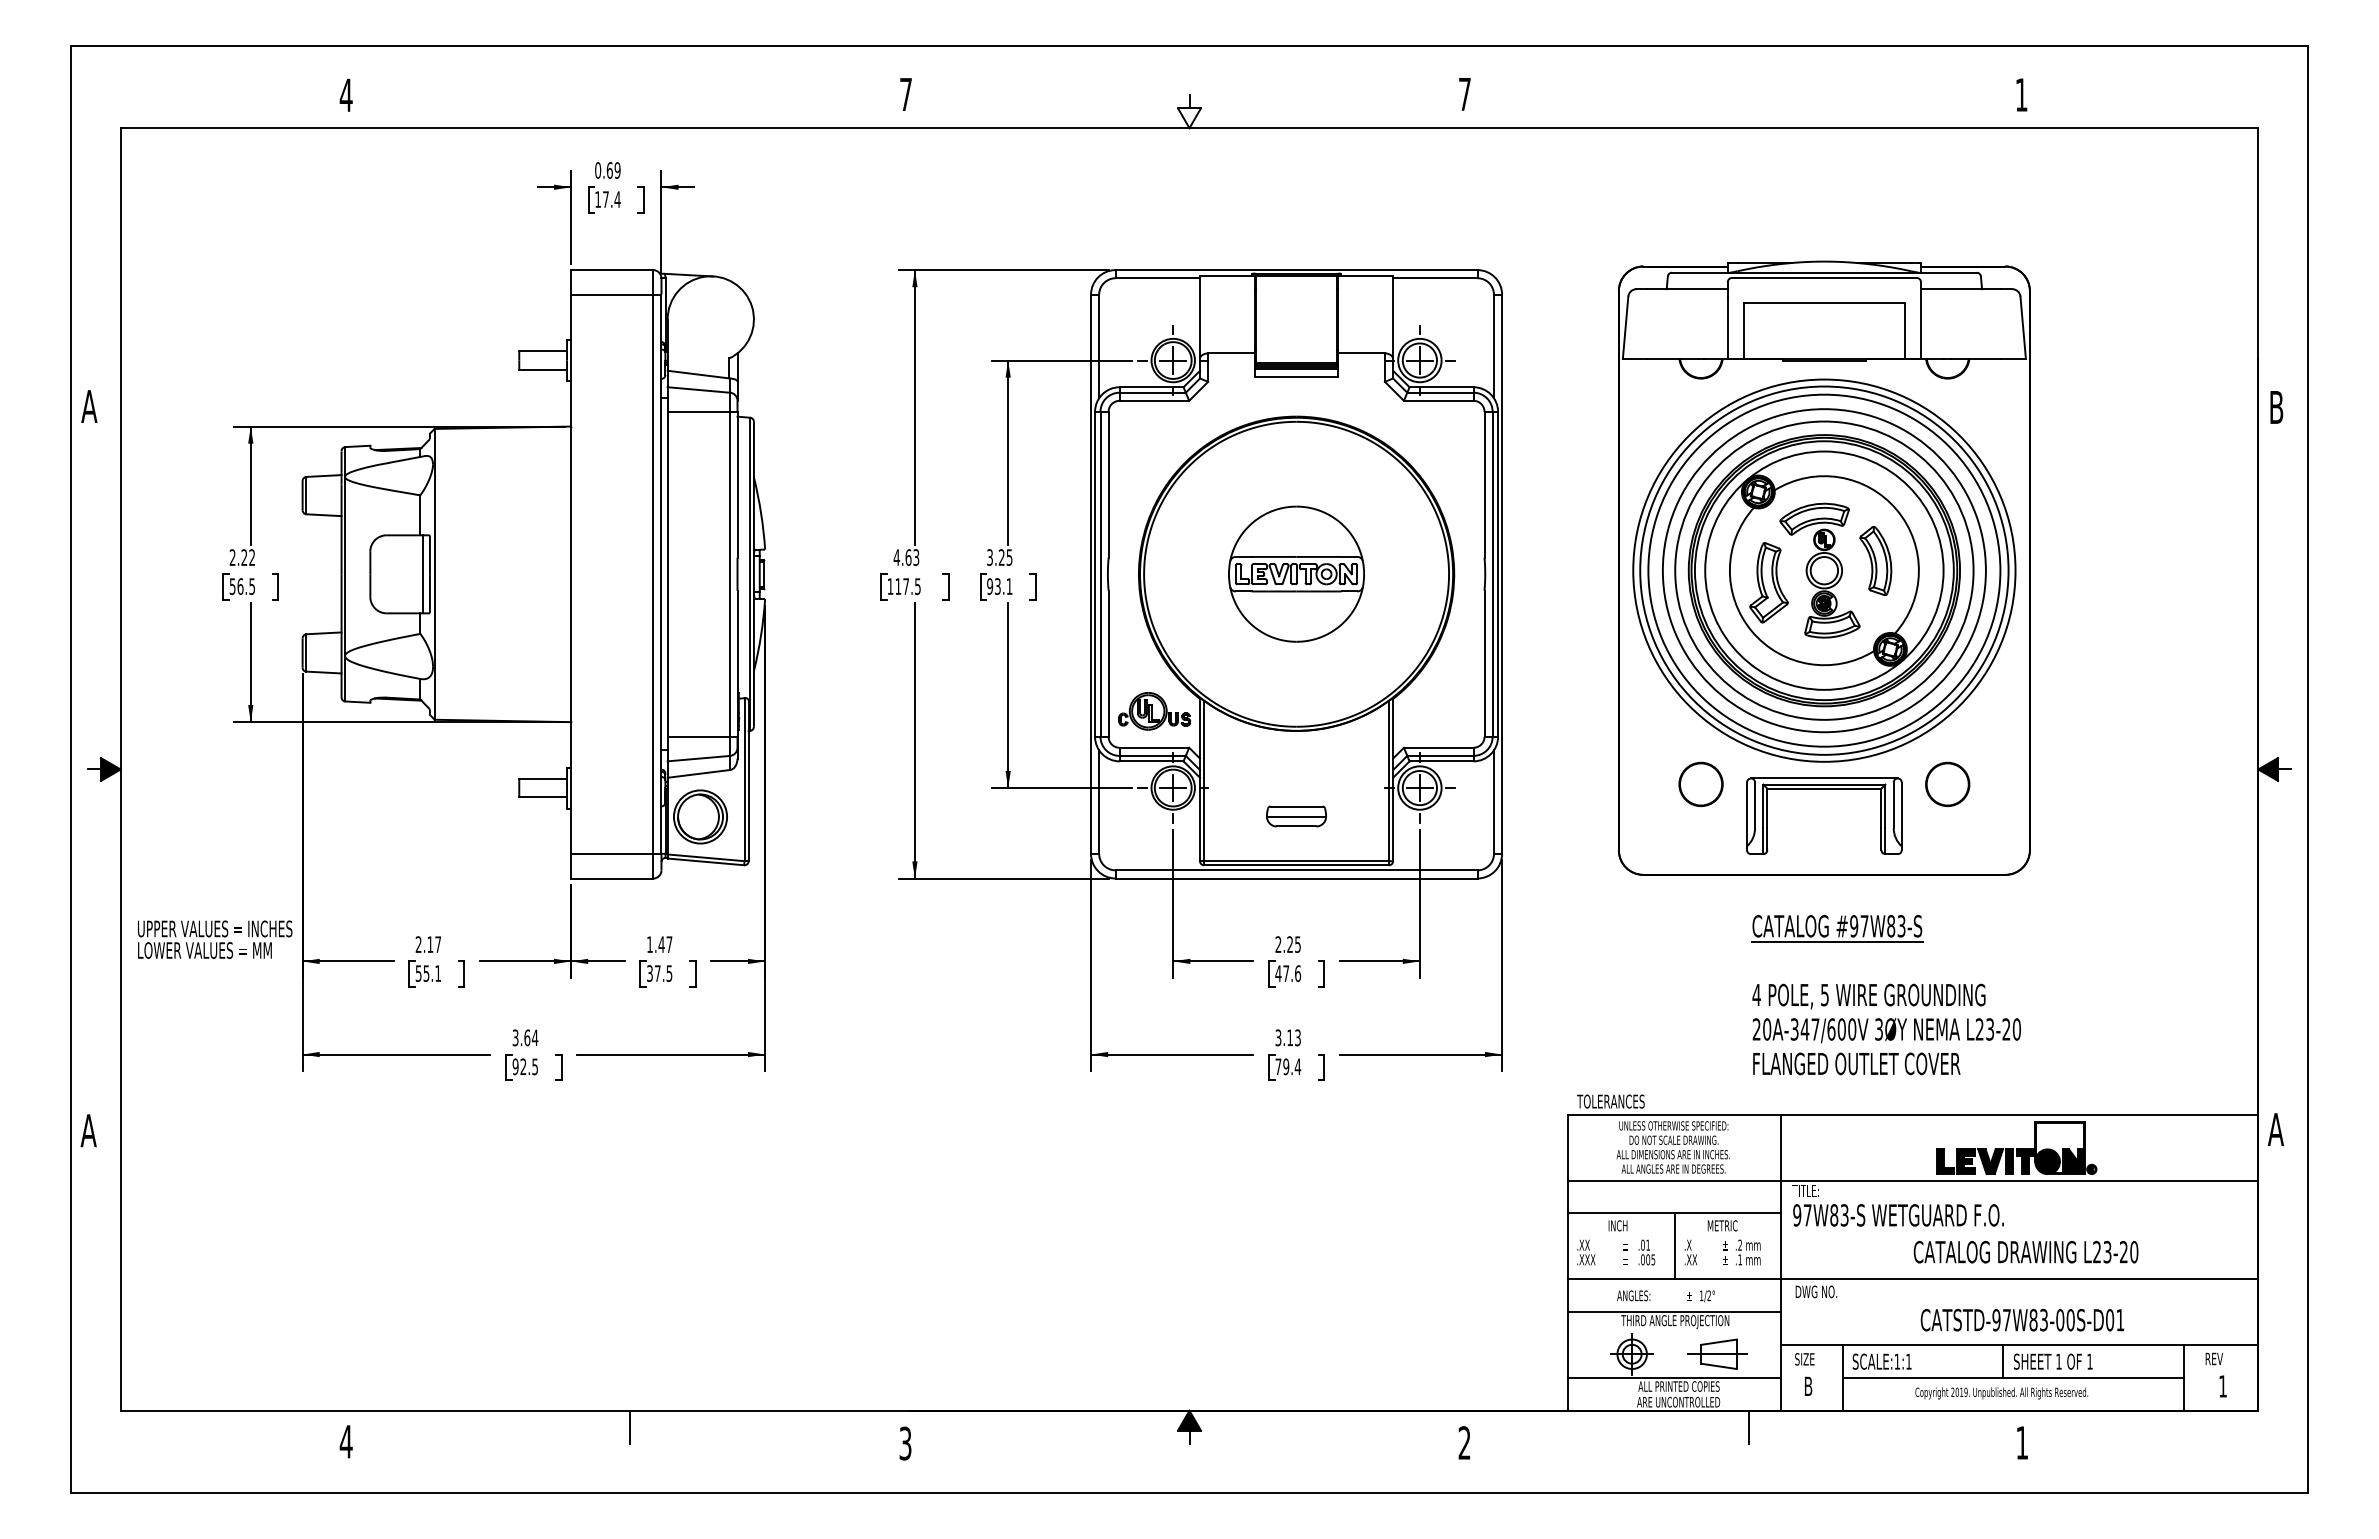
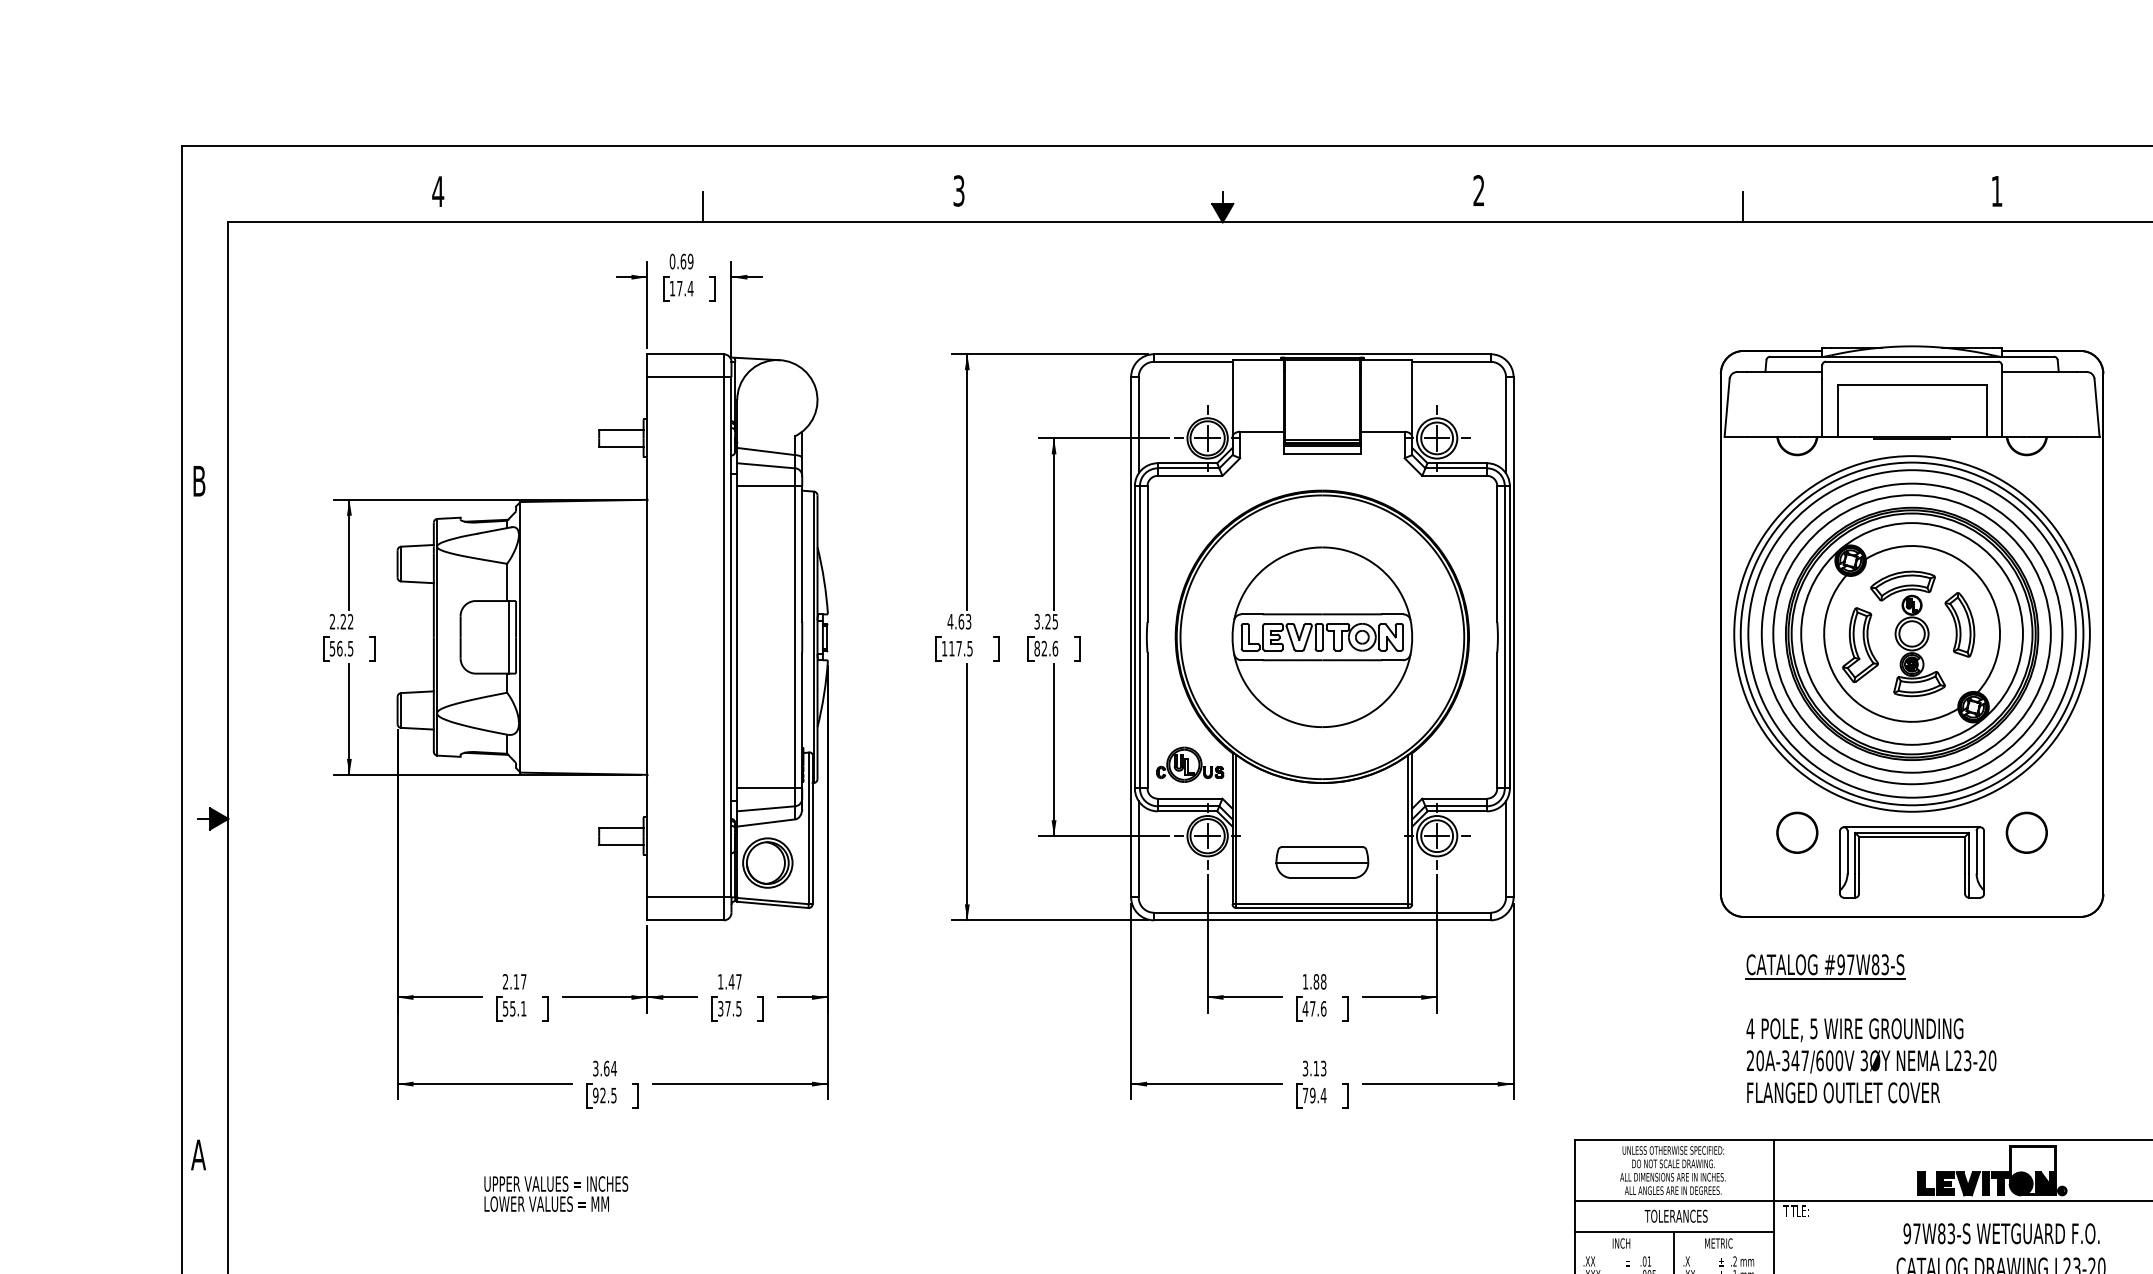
text: (1464, 93) -> (1478, 189), 7 -> 2
text: (905, 94) -> (958, 190), 7 -> 3
line: (630, 111) -> (702, 206), added
line: (1748, 111) -> (1742, 206), added
fill: (1189, 118) -> (1222, 213), added
text: (89, 406) -> (199, 481), A -> B
part: (1823, 567) -> (1911, 630), moved
part: (1296, 573) -> (1322, 636), size x1.43
text: (999, 586) -> (1045, 648), 93.1 -> 82.6
part: (1296, 816) -> (1322, 862), size x1.67
text: (215, 939) -> (556, 1193), moved
text: (1287, 944) -> (1313, 981), 2.25 -> 1.88
text: (1610, 1101) -> (1675, 1216), moved
text: (1898, 1215) -> (2001, 1233), moved

